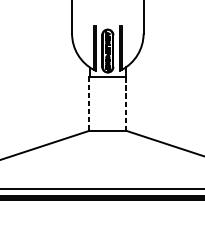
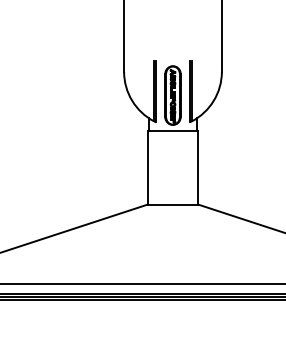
line: (126, 103) -> (198, 167), dashed -> solid
line: (89, 104) -> (147, 168), dashed -> solid

